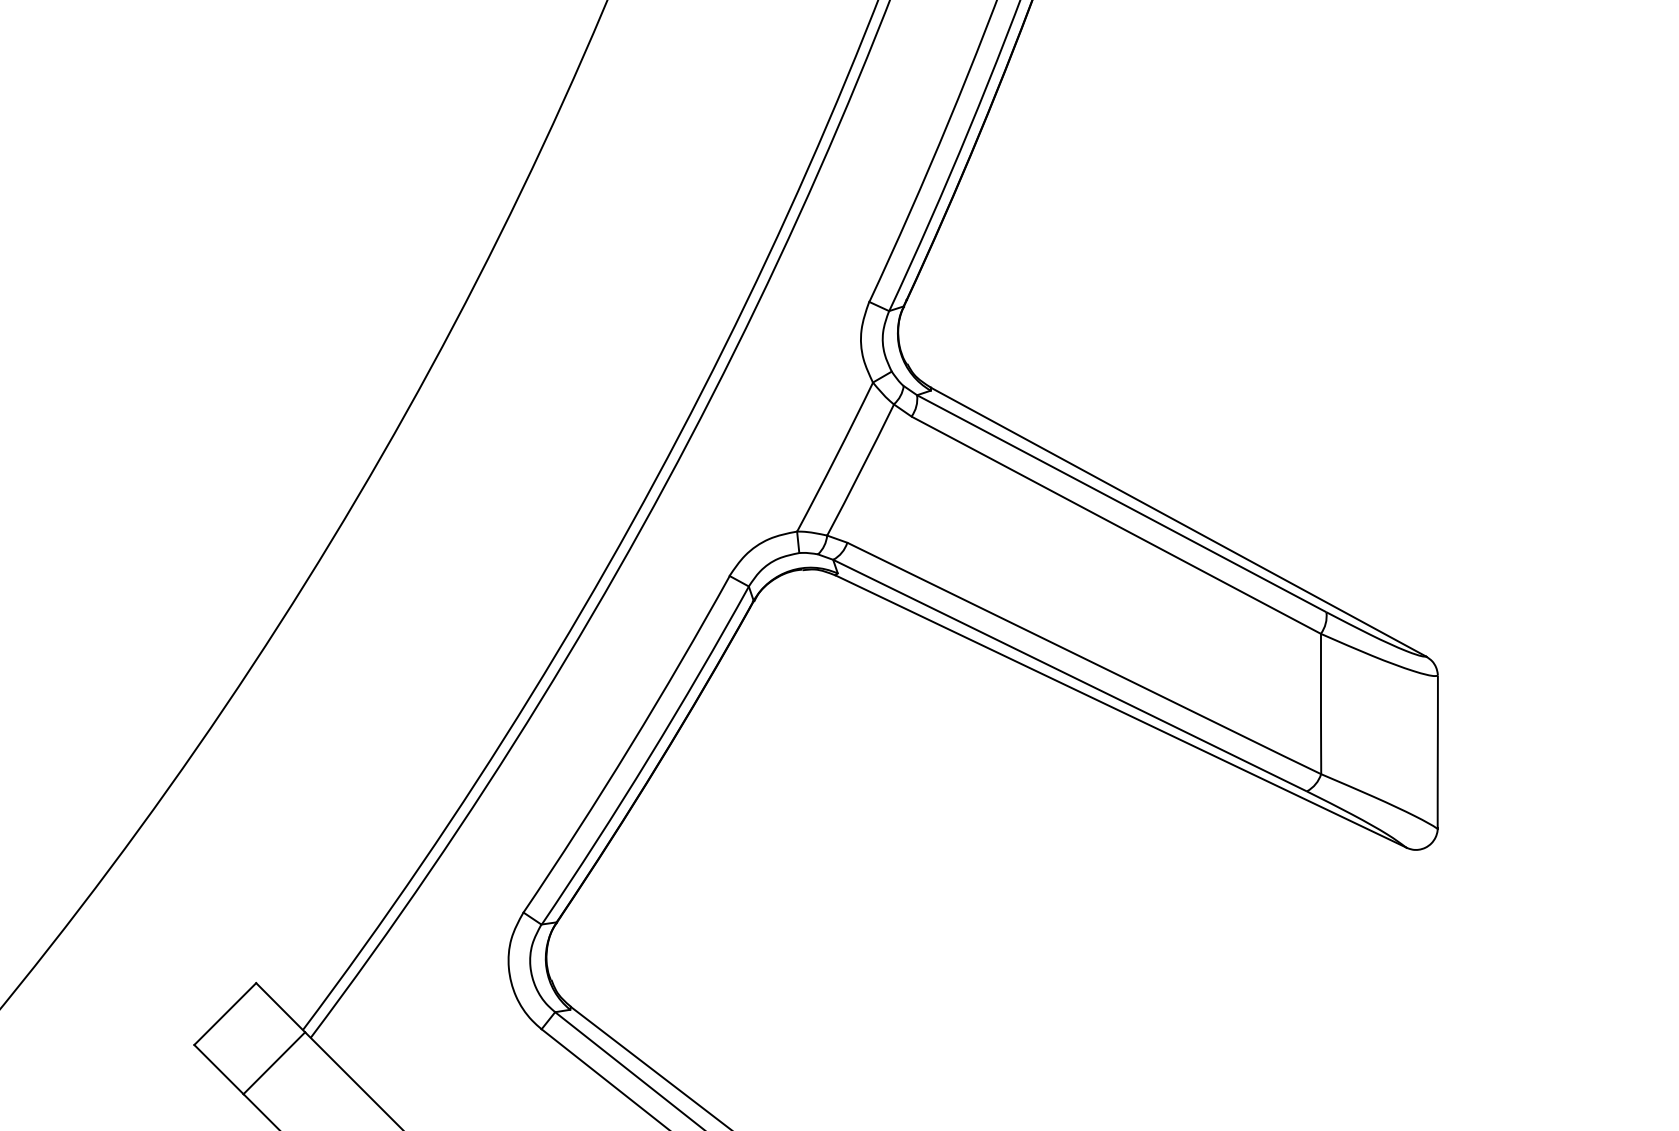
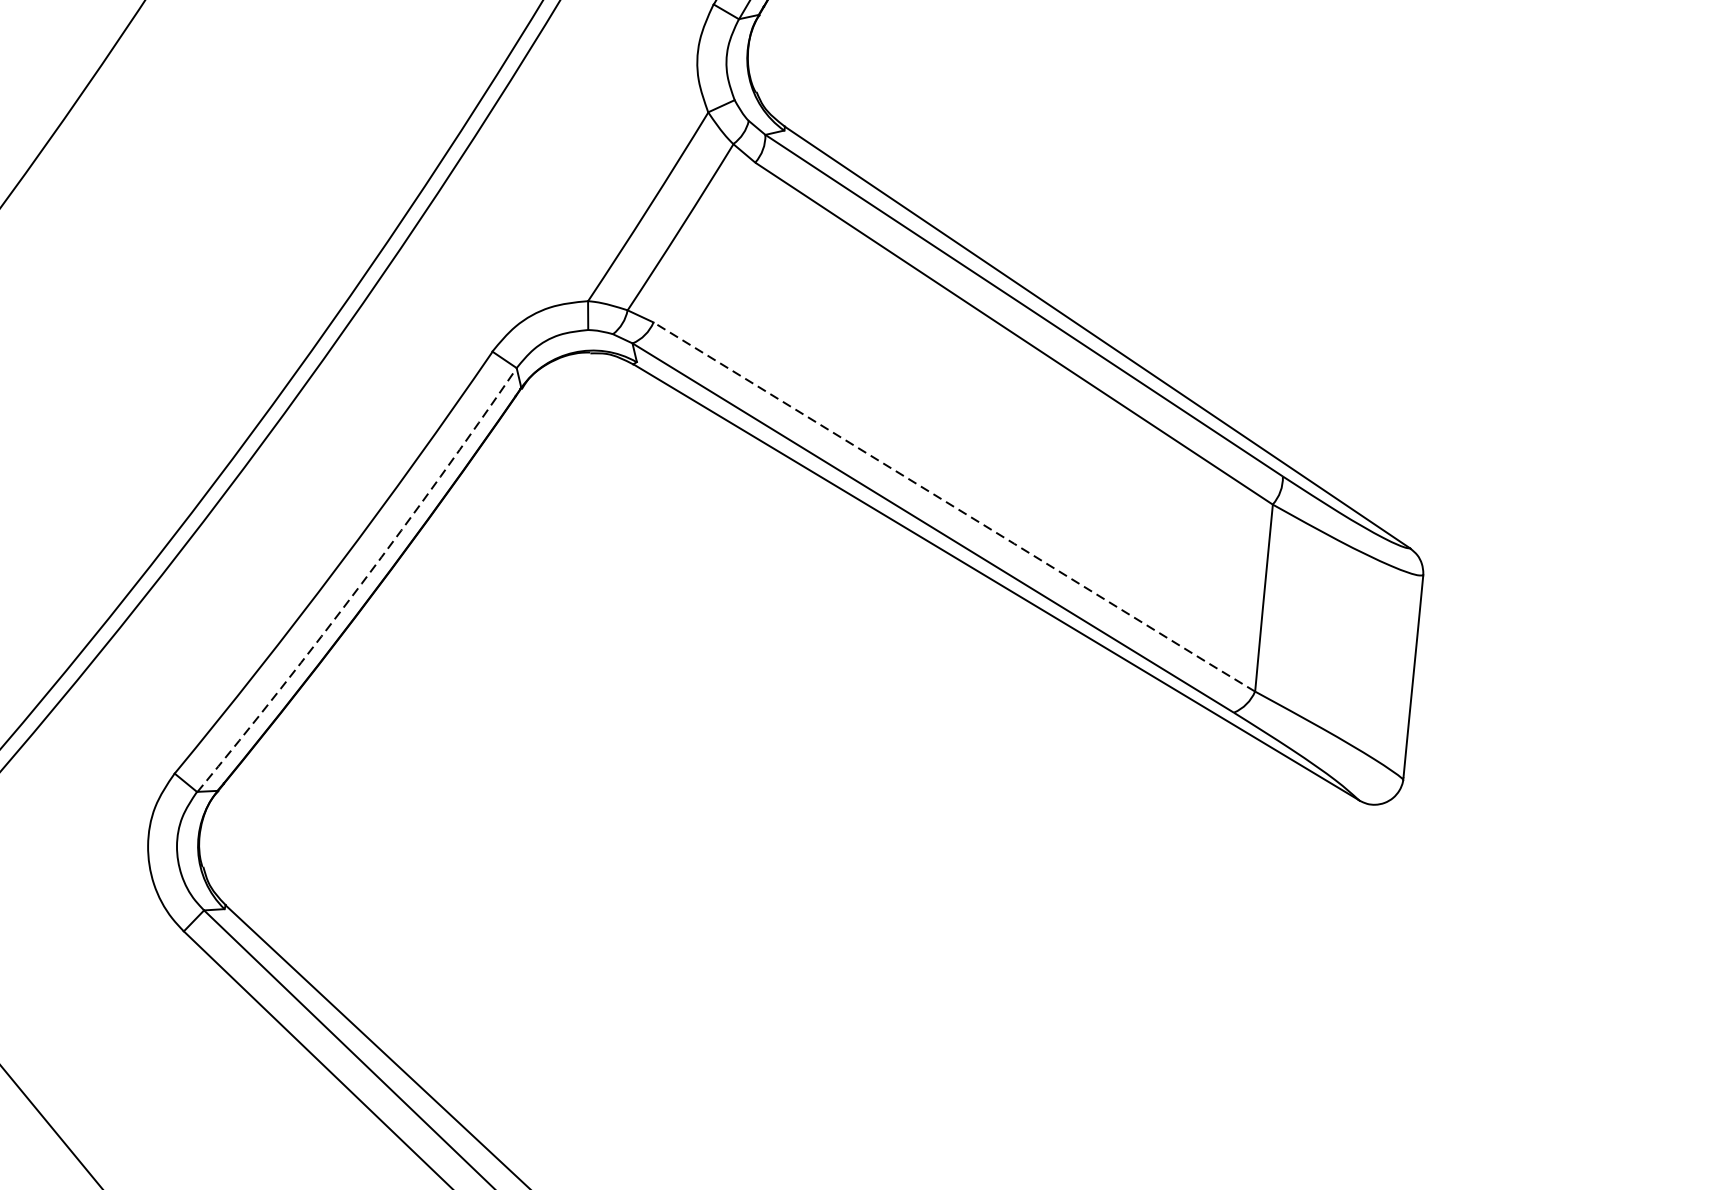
line: (1084, 658) -> (954, 507), solid -> dashed
arc: (649, 757) -> (362, 583), solid -> dashed

